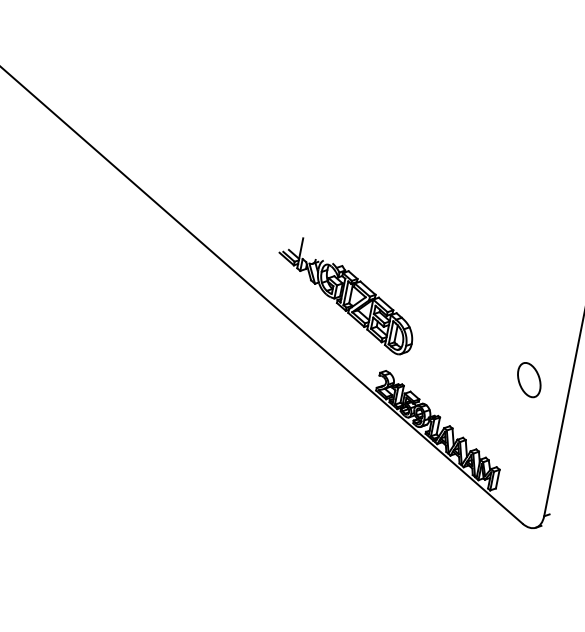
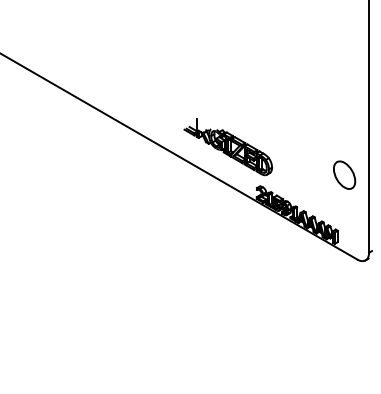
part: (529, 378) -> (344, 174), size x1.43

